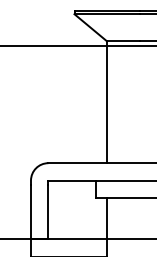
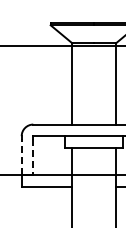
line: (30, 211) -> (21, 156), solid -> dashed
line: (48, 212) -> (33, 157), solid -> dashed

